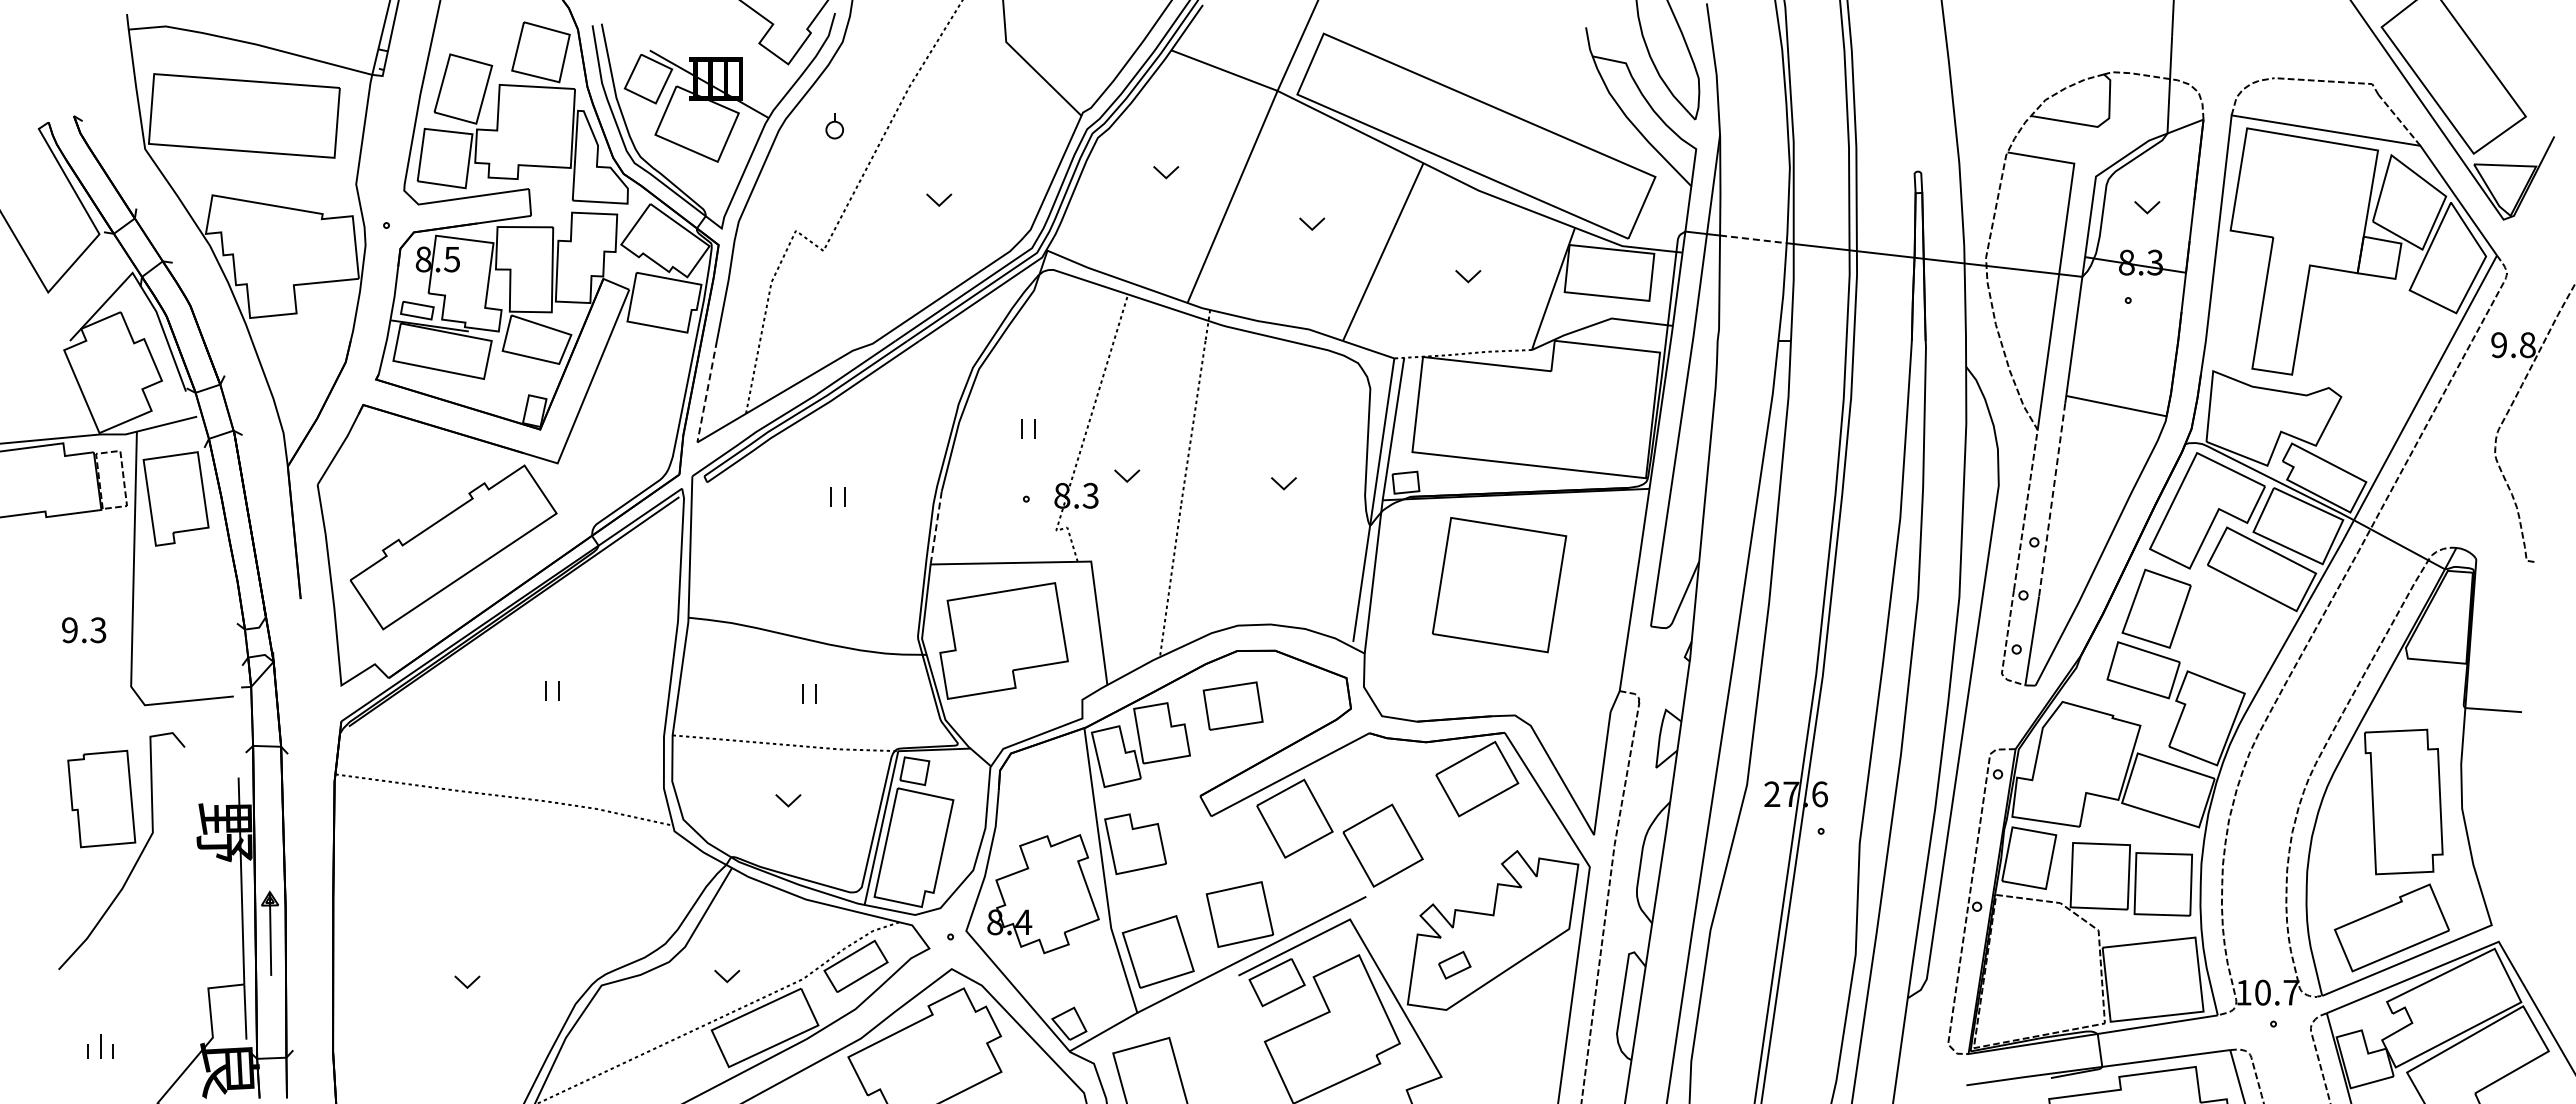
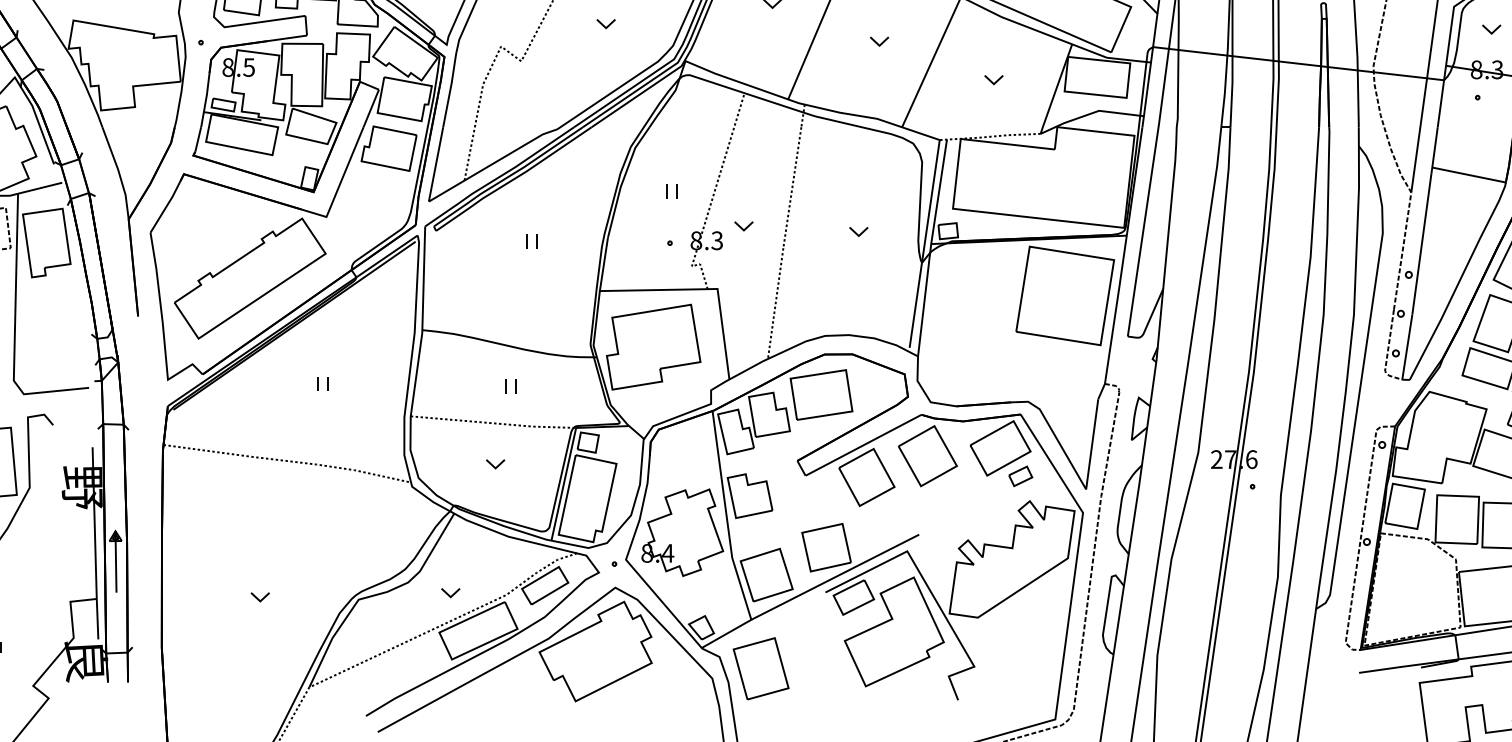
line: (1753, 239) -> (1203, 52), dashed -> solid
part: (642, 369) -> (388, 148), added
line: (707, 391) -> (436, 164), dashed -> solid
line: (2052, 500) -> (1422, 244), dashed -> solid
line: (936, 529) -> (604, 265), dashed -> solid
part: (1499, 585) -> (1065, 296), moved
part: (1233, 705) -> (821, 394), size x1.43
part: (1382, 845) -> (927, 456), moved
part: (1454, 964) -> (1020, 475), moved

